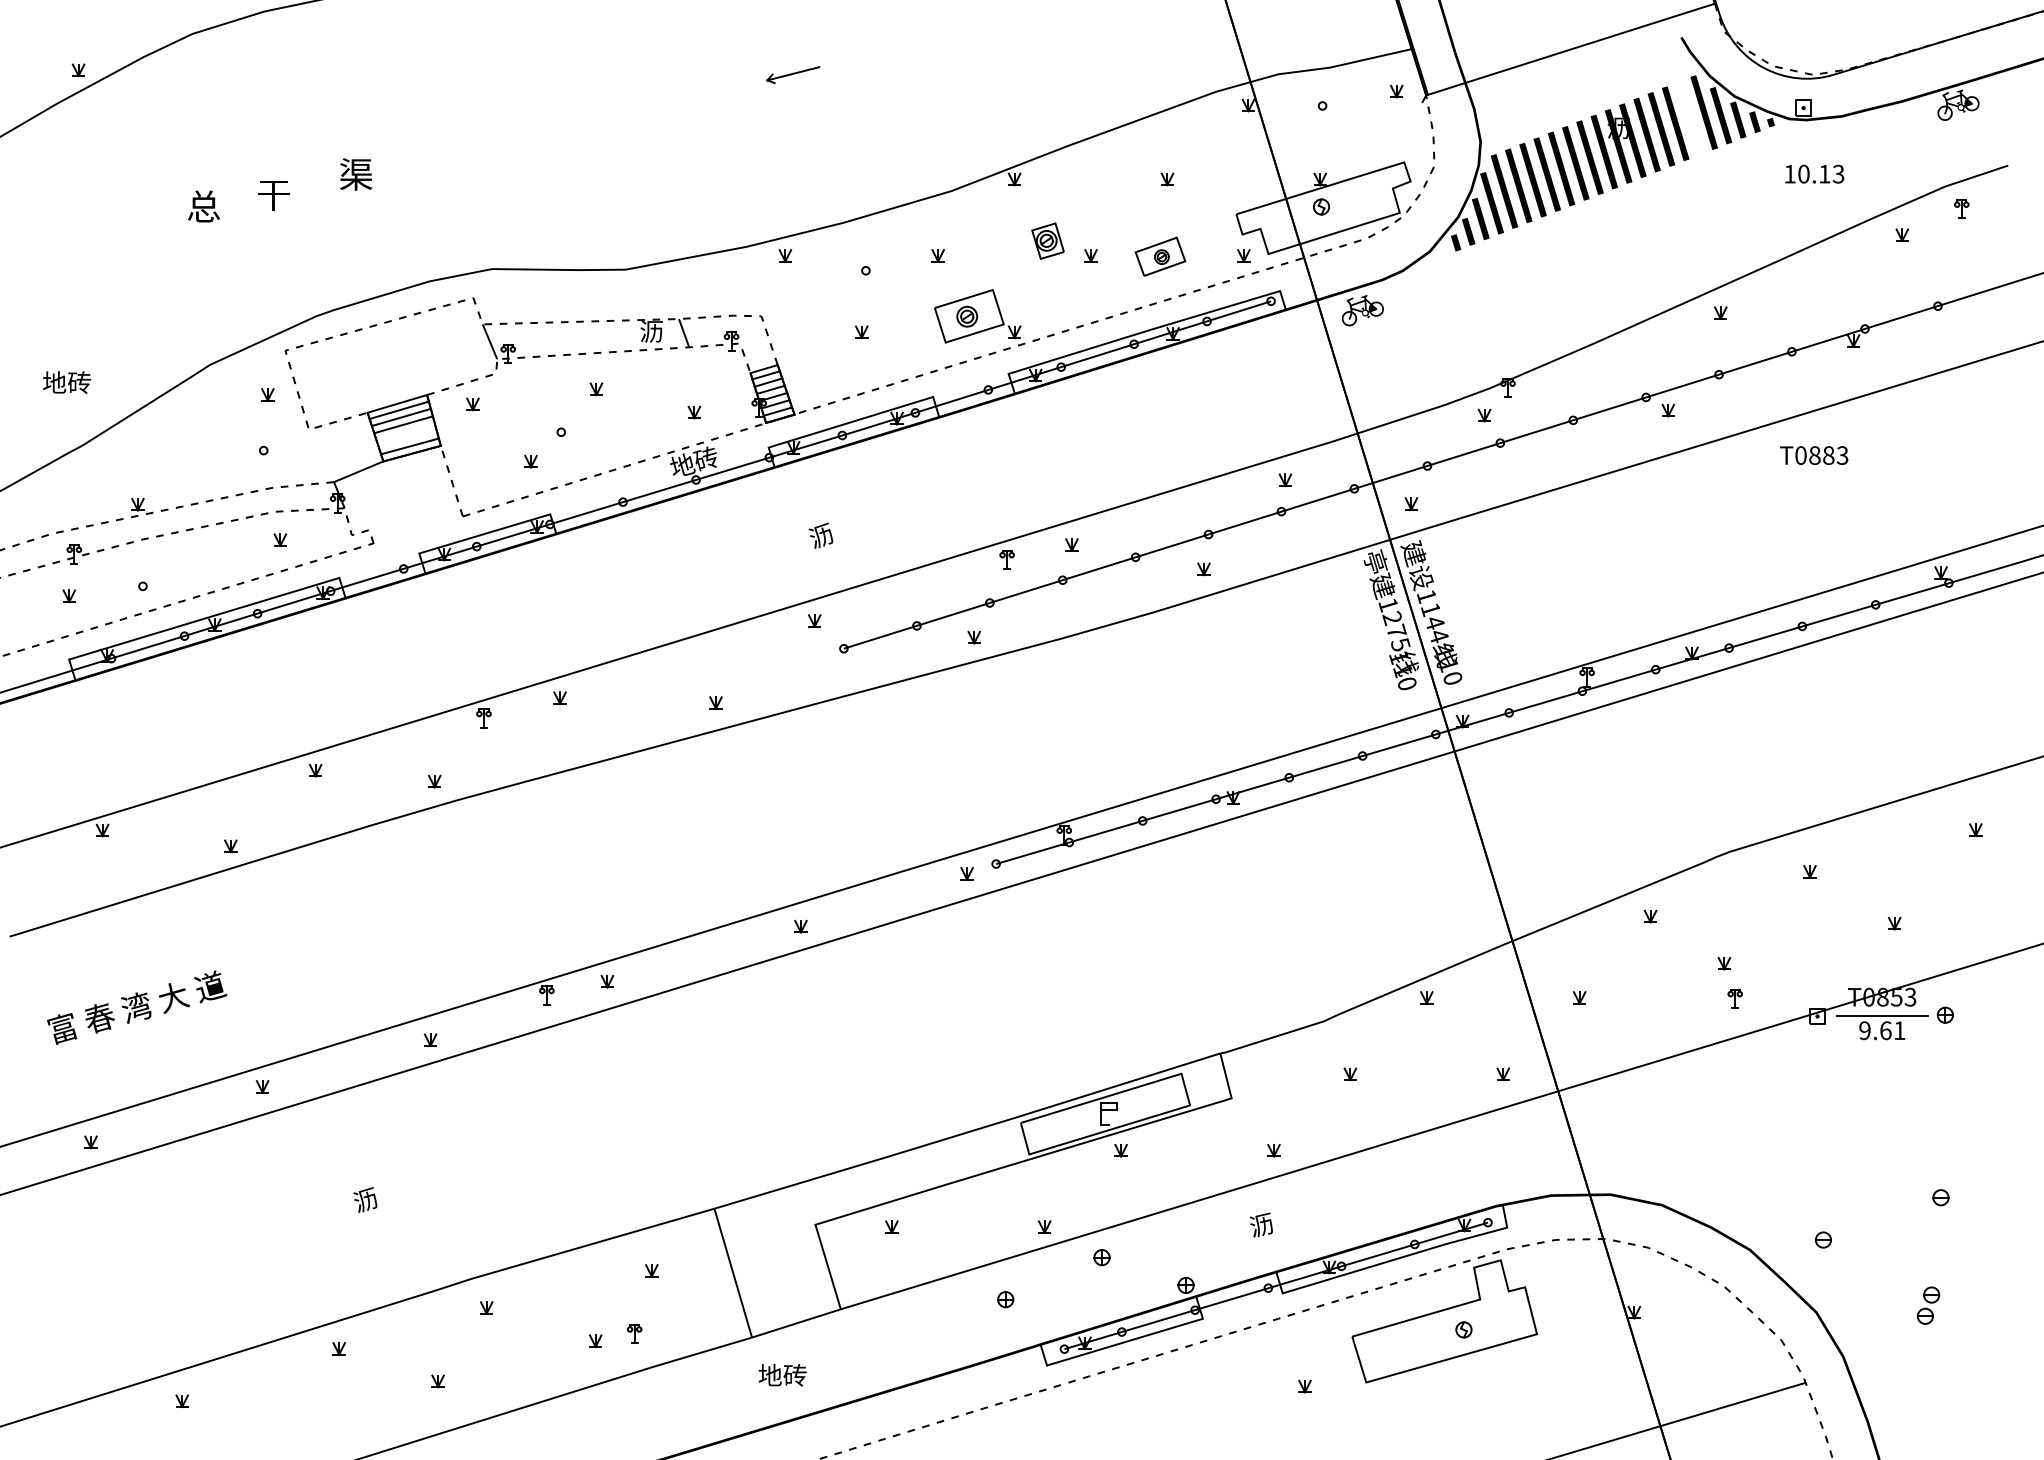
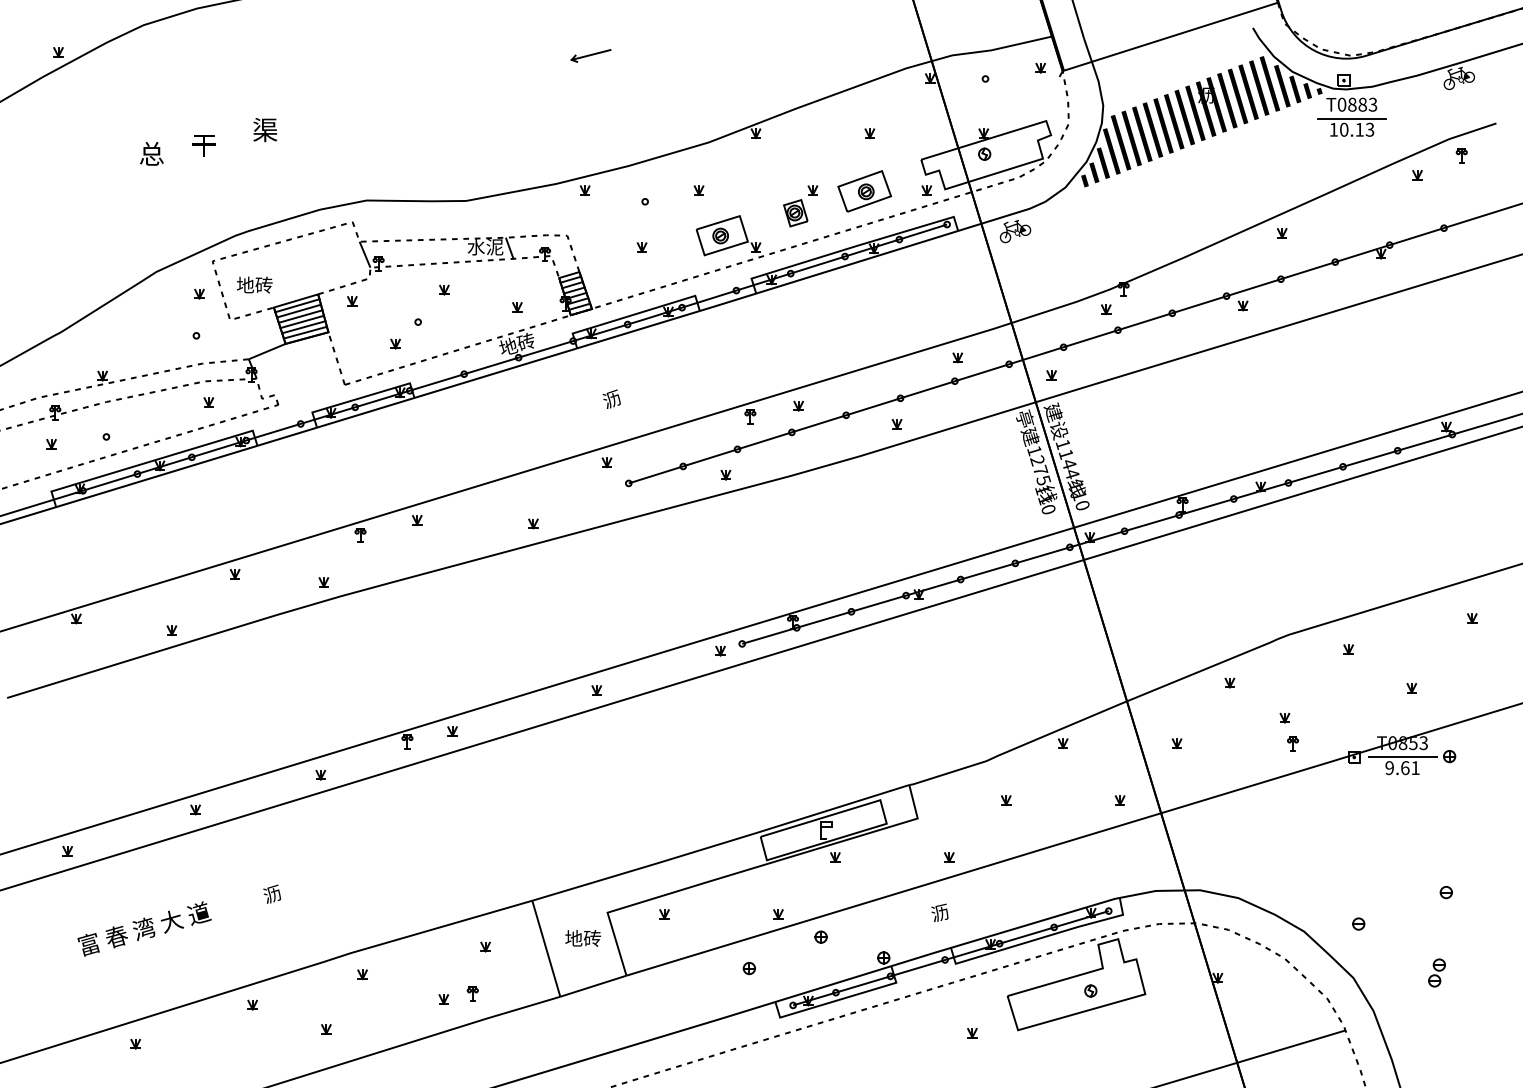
line: (1689, 118) -> (1258, 88), added
line: (1814, 159) -> (1352, 118), added
part: (1047, 240) -> (795, 212), moved
part: (1160, 256) -> (864, 191), size x1.43
text: (651, 331) -> (485, 247), 沥 -> 水泥
text: (66, 382) -> (254, 285), moved
line: (405, 431) -> (302, 321), added
line: (407, 439) -> (303, 327), added
text: (1814, 455) -> (1352, 104), moved
text: (137, 1007) -> (144, 928), moved
text: (782, 1374) -> (583, 937), moved

